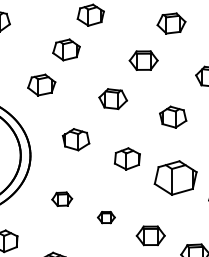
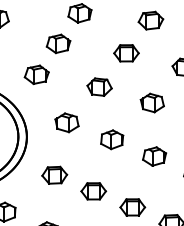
part: (175, 177) -> (154, 156), size x0.62
part: (62, 198) -> (55, 174), size x1.43
part: (106, 217) -> (93, 191), size x1.67

